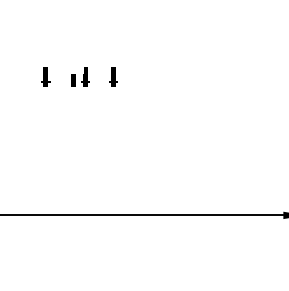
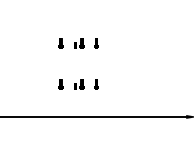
part: (79, 153) -> (78, 84), added

